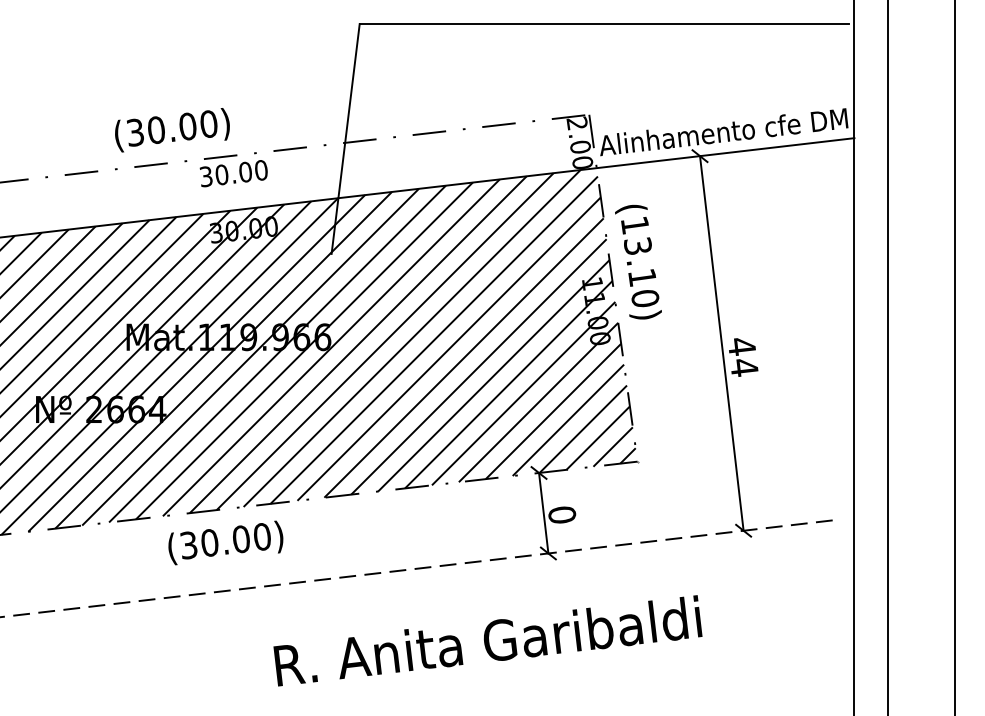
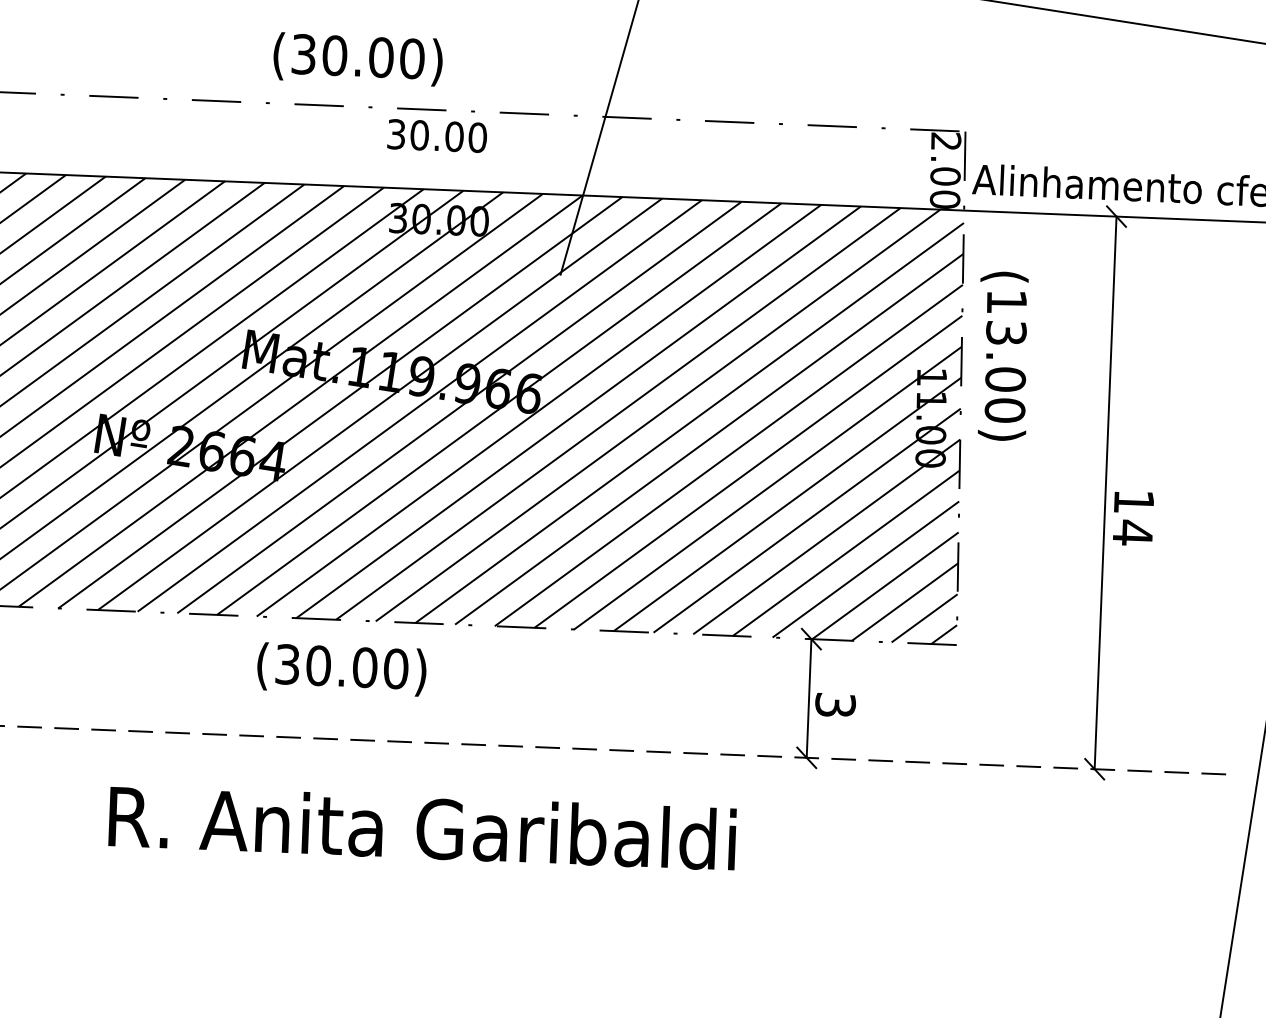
text: (642, 277) -> (1005, 379), (13.10) -> (13.00)
text: (741, 346) -> (1133, 501), 44 -> 14
text: (561, 514) -> (834, 704), 0 -> 3
text: (487, 640) -> (422, 826), moved

